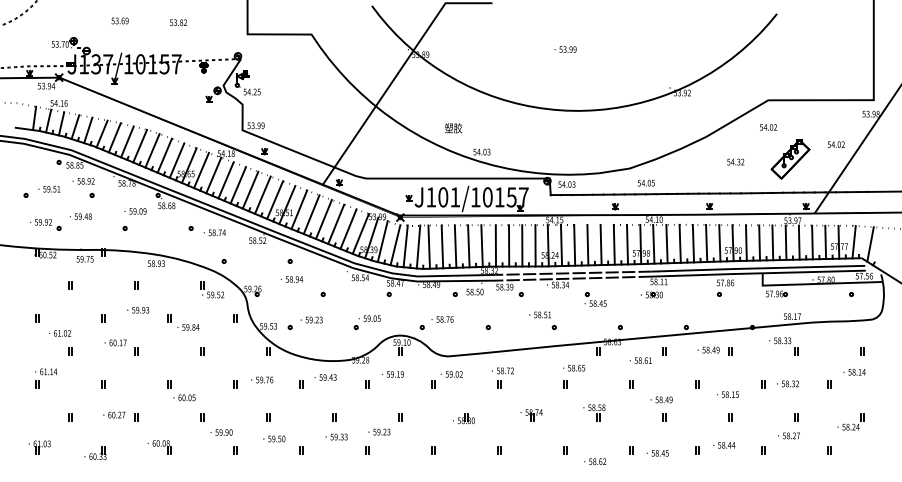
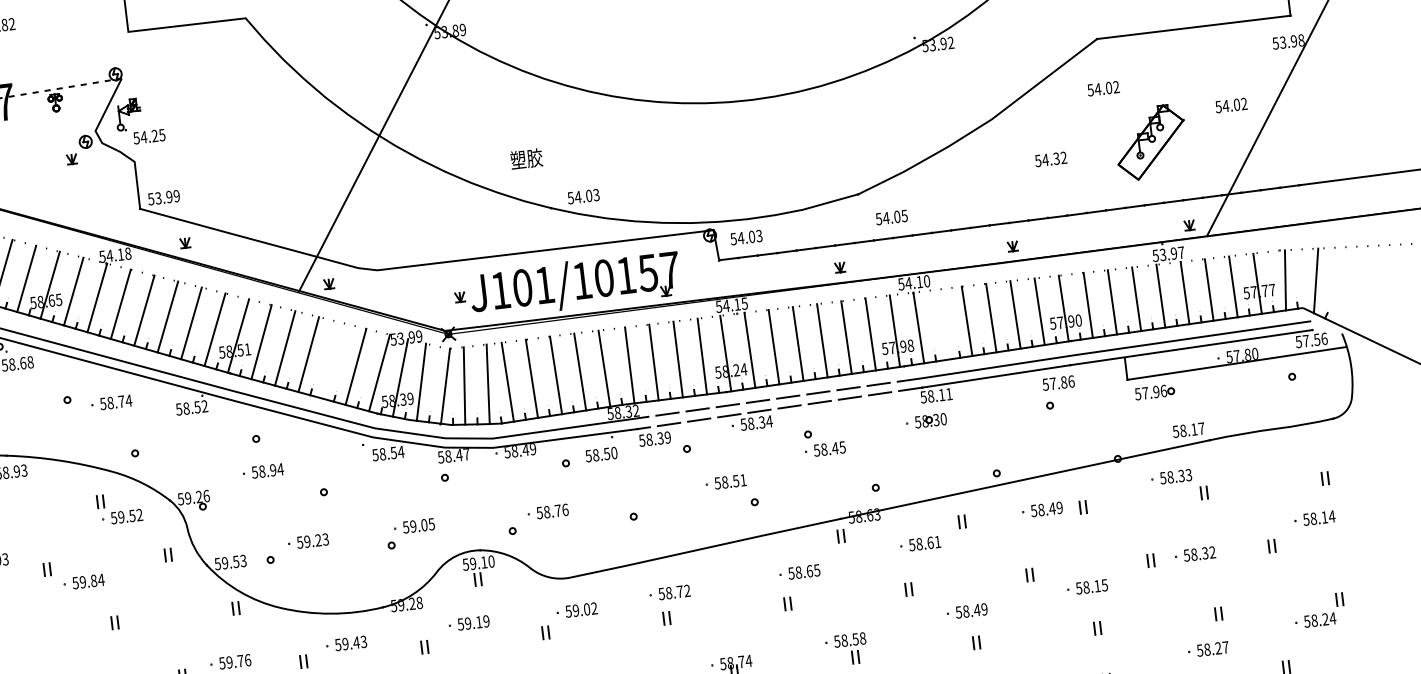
line: (336, 223) -> (332, 359), removed
line: (666, 243) -> (941, 323), removed

